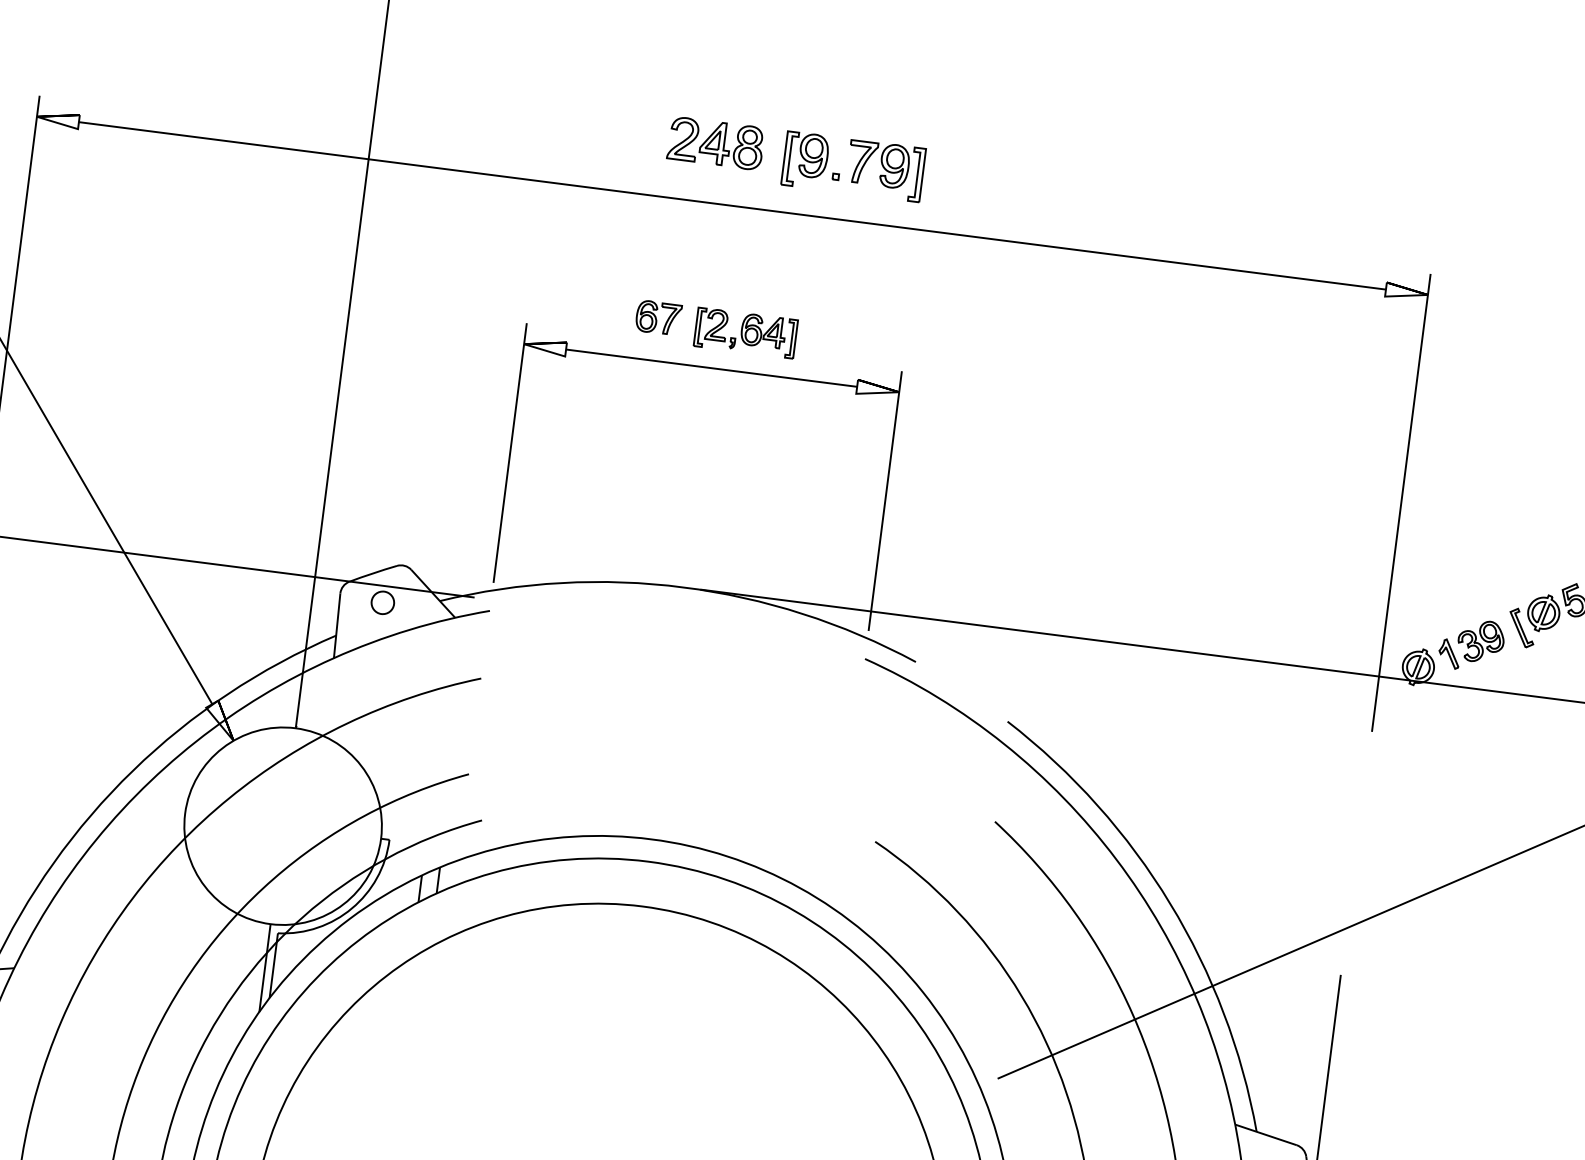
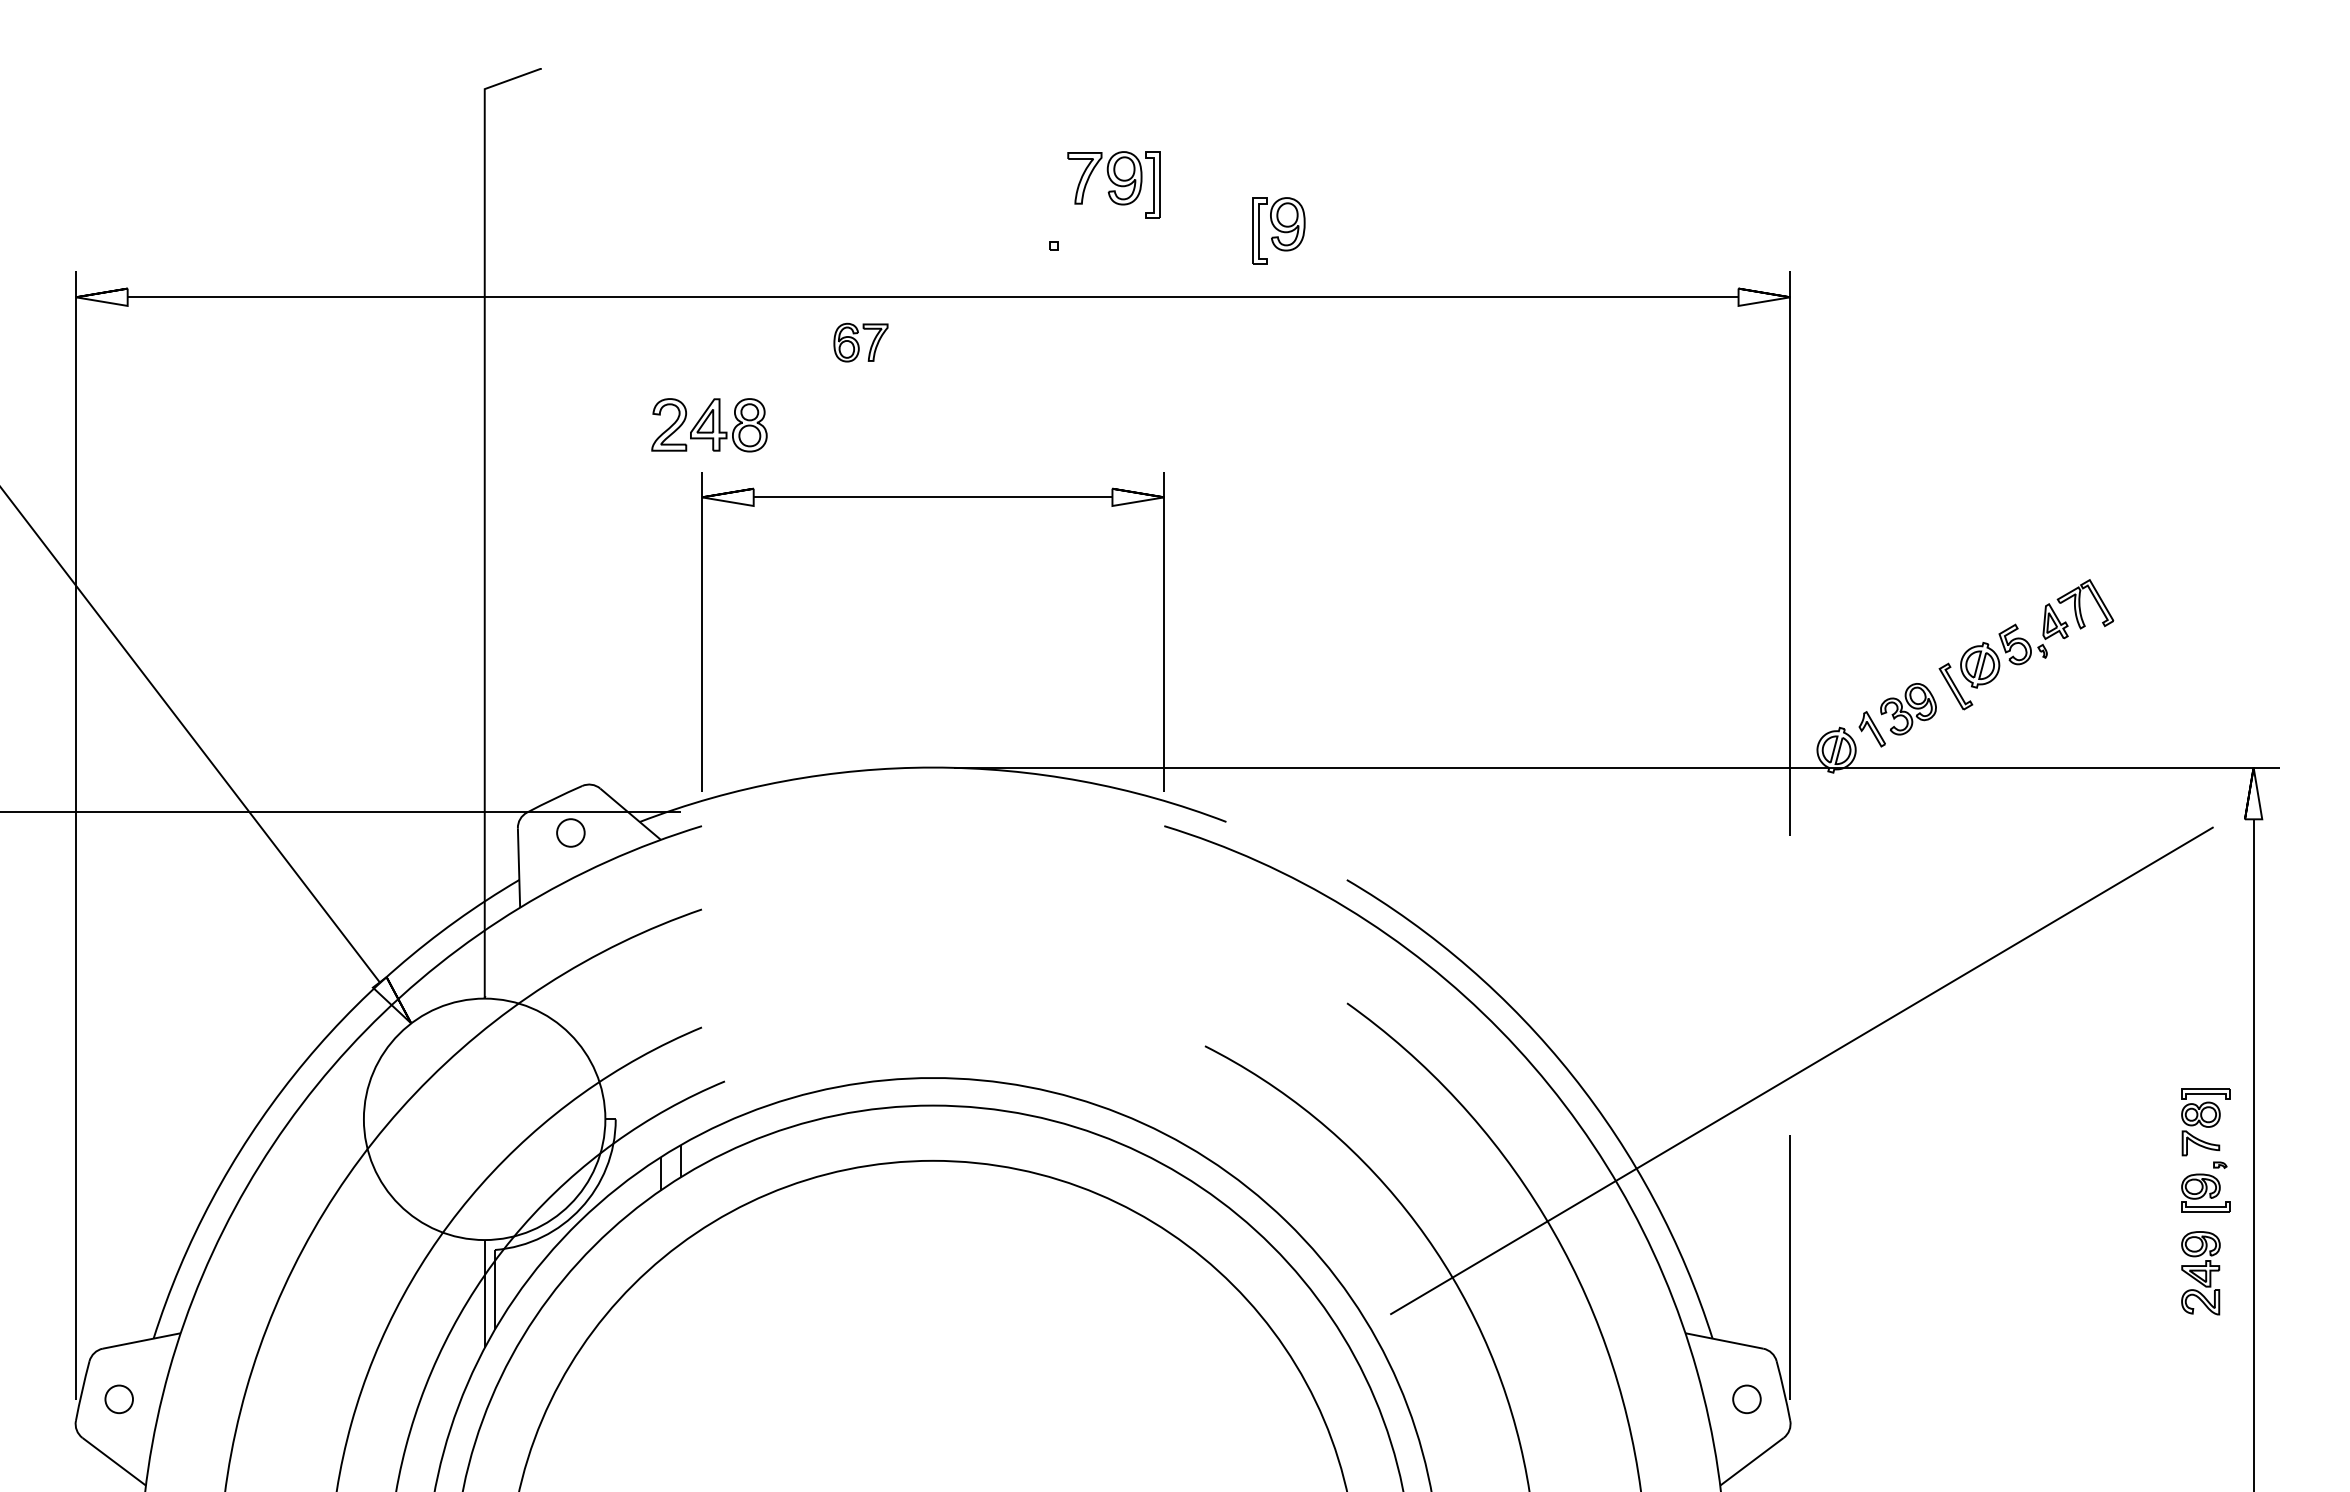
part: (715, 143) -> (709, 425), moved
part: (805, 160) -> (1278, 230), moved
part: (884, 170) -> (1113, 184), moved
part: (658, 317) -> (860, 342), moved
part: (745, 332) -> (968, 448), removed

